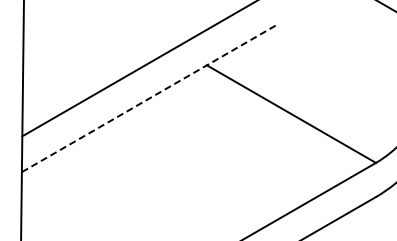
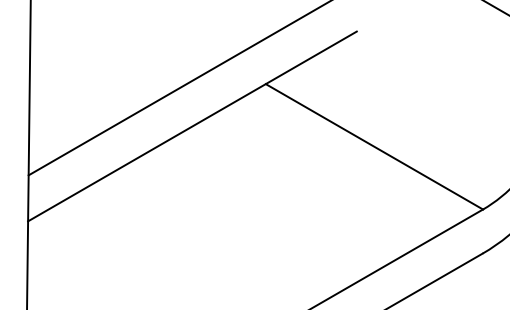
line: (149, 98) -> (192, 126), dashed -> solid

